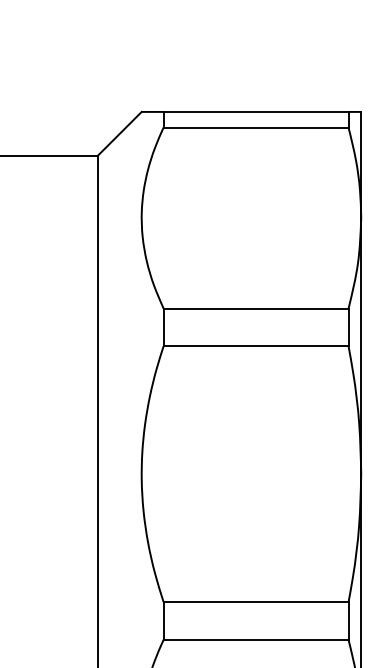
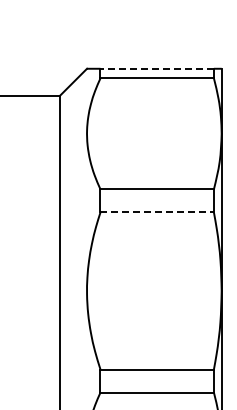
line: (256, 111) -> (157, 68), solid -> dashed
line: (256, 346) -> (157, 212), solid -> dashed

